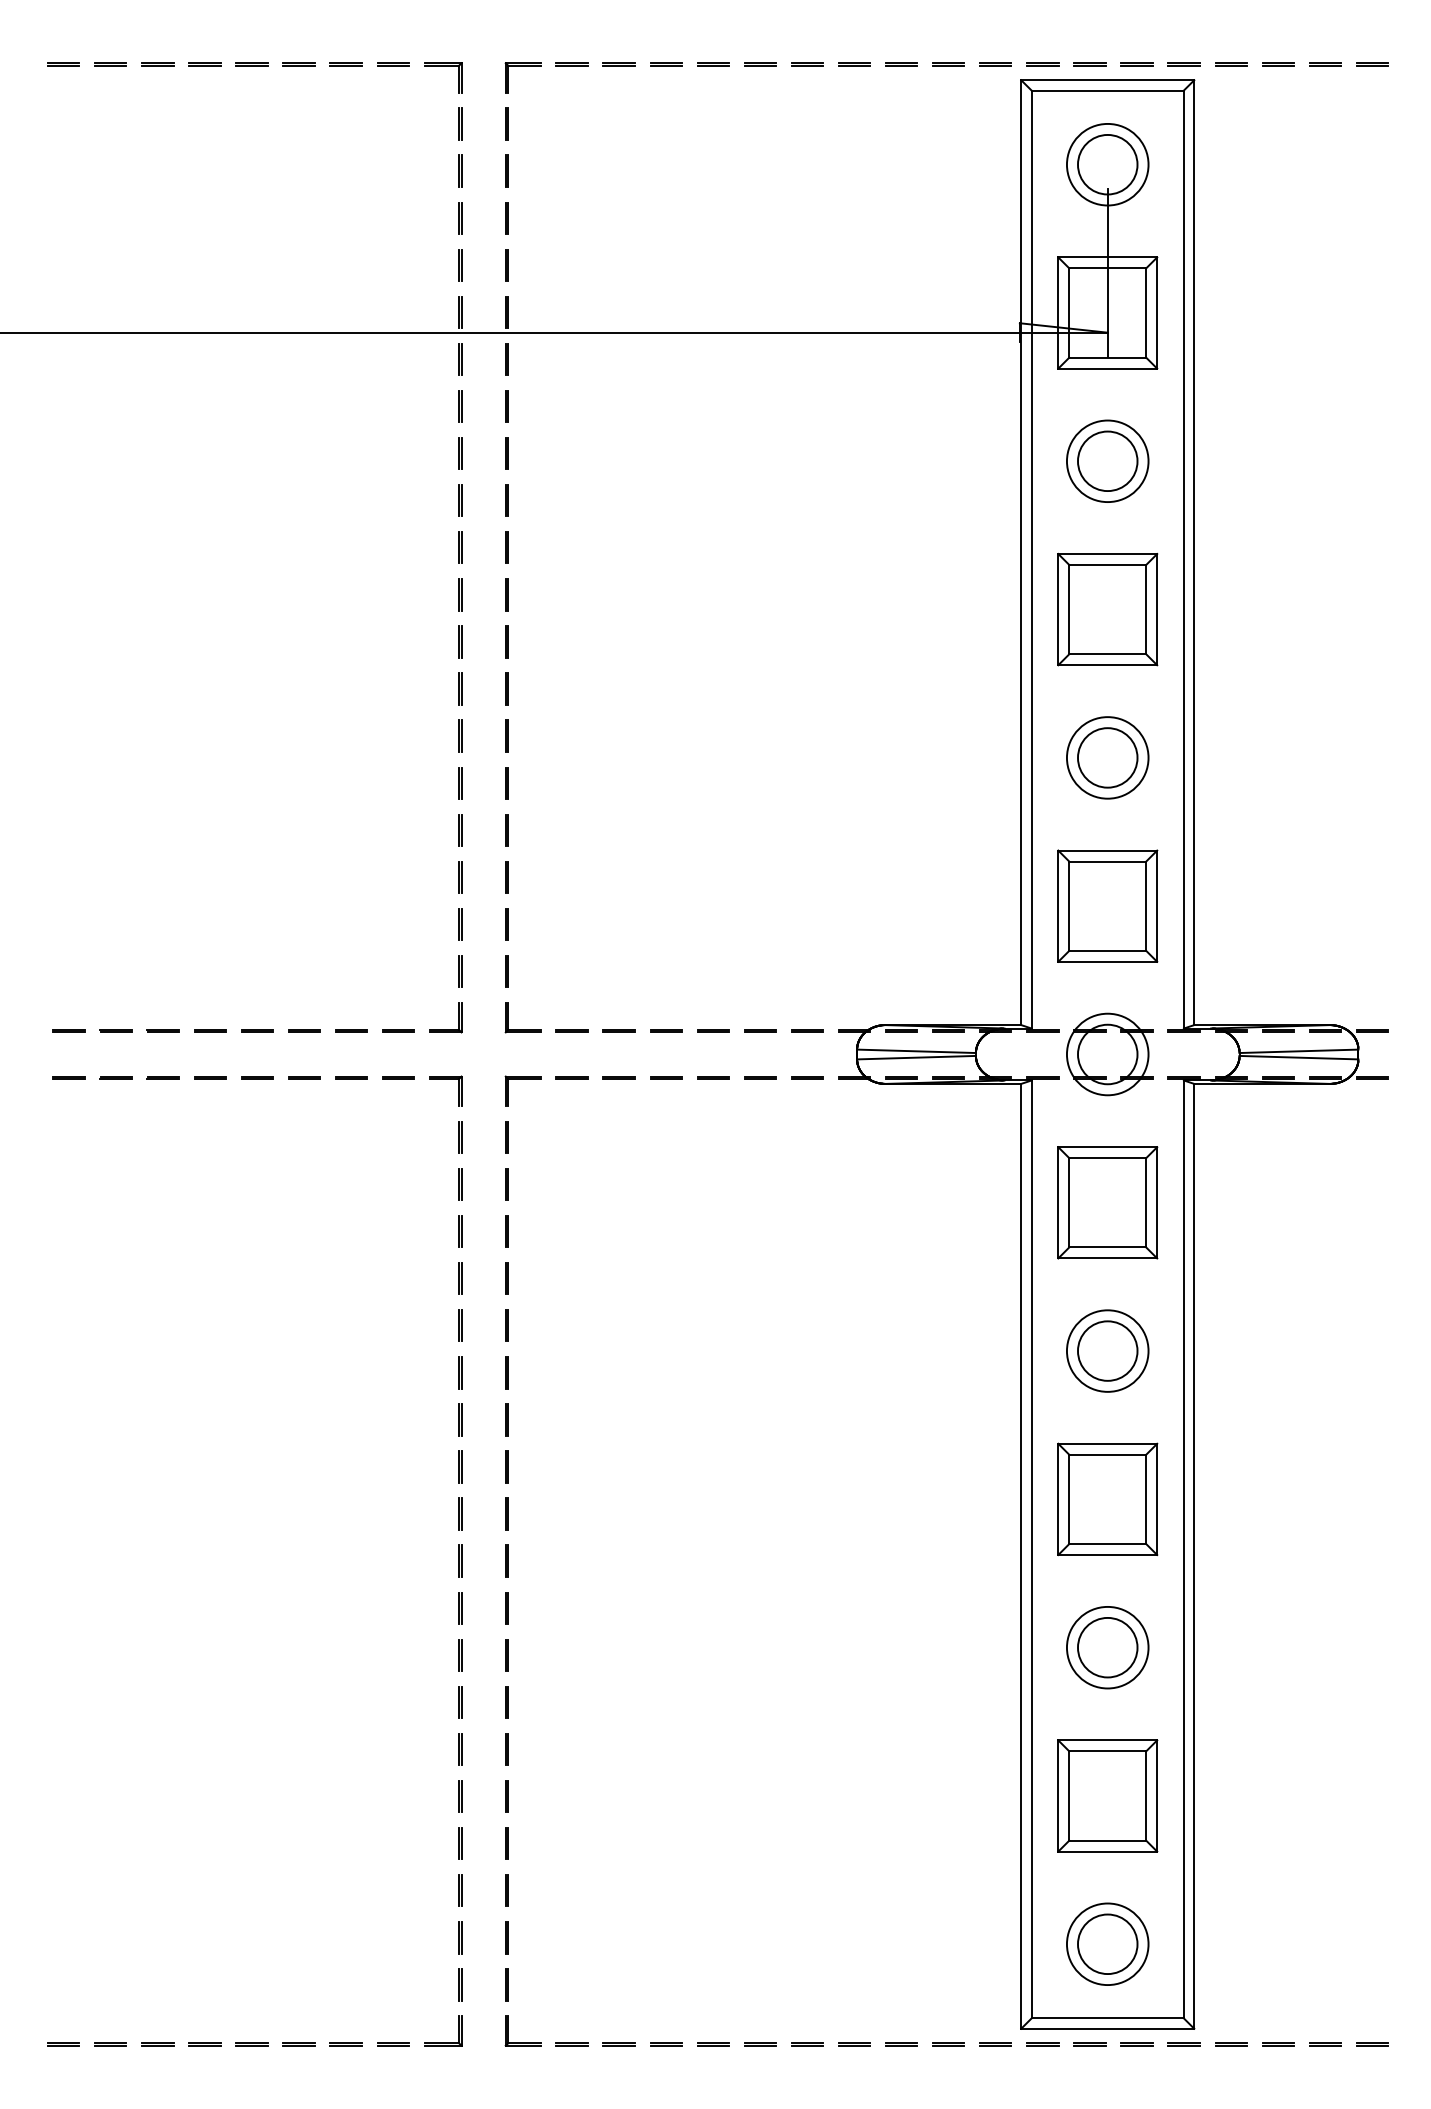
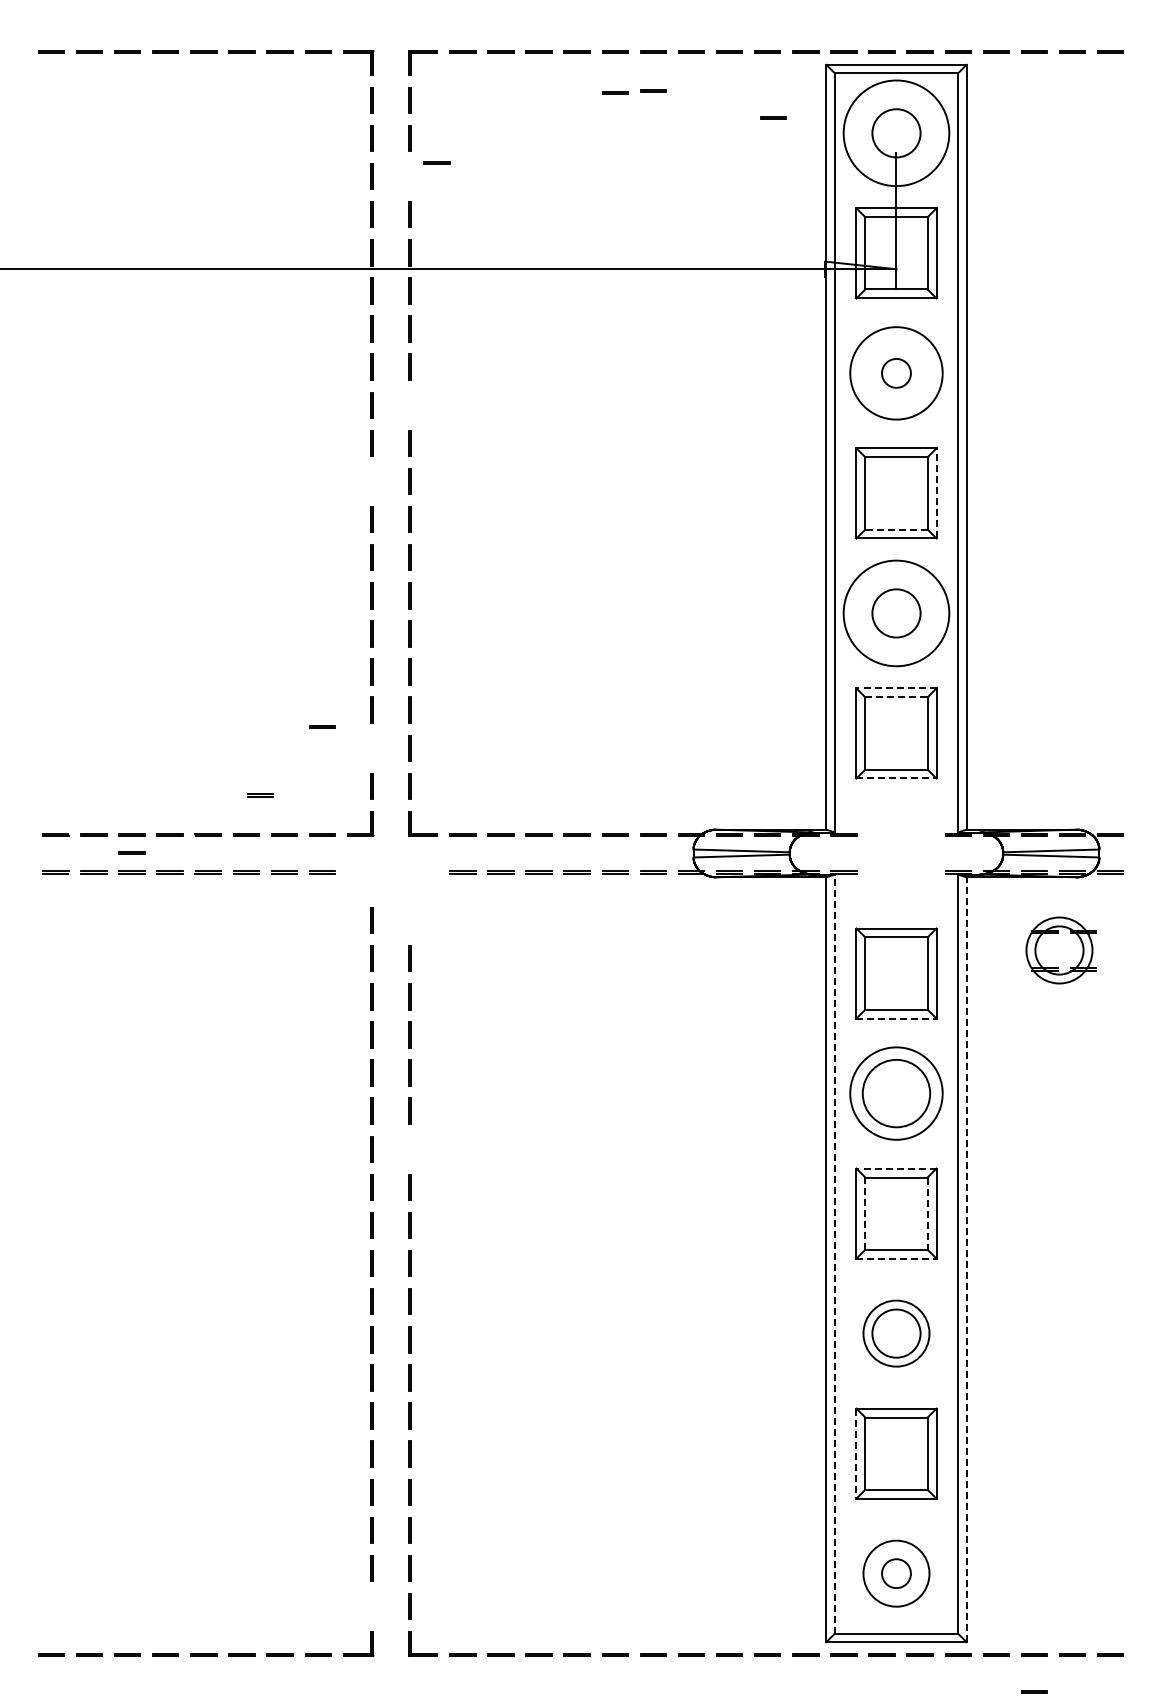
line: (807, 111) -> (653, 90), added
line: (760, 114) -> (615, 92), added
line: (955, 145) -> (773, 117), added
circle: (1107, 164) -> (896, 133), size x1.6
line: (539, 200) -> (436, 162), added
line: (506, 218) -> (409, 176), removed
circle: (1107, 461) -> (896, 373), size x0.6
circle: (1107, 461) -> (896, 373), size x1.4
line: (506, 500) -> (409, 405), removed
line: (459, 594) -> (371, 481), removed
line: (1157, 608) -> (936, 492), solid -> dashed
line: (1106, 654) -> (895, 529), solid -> dashed
circle: (1107, 757) -> (896, 613), size x1.6
line: (1106, 850) -> (895, 688), solid -> dashed
line: (1107, 861) -> (896, 697), solid -> dashed
line: (398, 897) -> (322, 726), added
line: (459, 924) -> (371, 748), removed
line: (1107, 961) -> (896, 778), solid -> dashed
line: (321, 981) -> (260, 794), added
line: (162, 1053) -> (131, 852), added
part: (1109, 1054) -> (1060, 950), moved
part: (445, 1080) -> (360, 874), removed
part: (522, 1080) -> (422, 874), removed
line: (506, 1137) -> (409, 920), removed
line: (1107, 1258) -> (896, 1018), solid -> dashed
part: (1107, 1351) -> (896, 1093), size x1.4
line: (506, 1420) -> (409, 1149), removed
line: (1106, 1443) -> (895, 1168), solid -> dashed
line: (1069, 1499) -> (865, 1213), solid -> dashed
line: (1146, 1500) -> (927, 1214), solid -> dashed
line: (1031, 1549) -> (834, 1254), solid -> dashed
line: (1107, 1554) -> (896, 1258), solid -> dashed
line: (1194, 1556) -> (966, 1259), solid -> dashed
line: (1058, 1797) -> (856, 1454), solid -> dashed
circle: (1107, 1944) -> (896, 1573), size x0.6
line: (459, 1984) -> (371, 1606), removed
line: (1278, 2089) -> (1034, 1691), added

